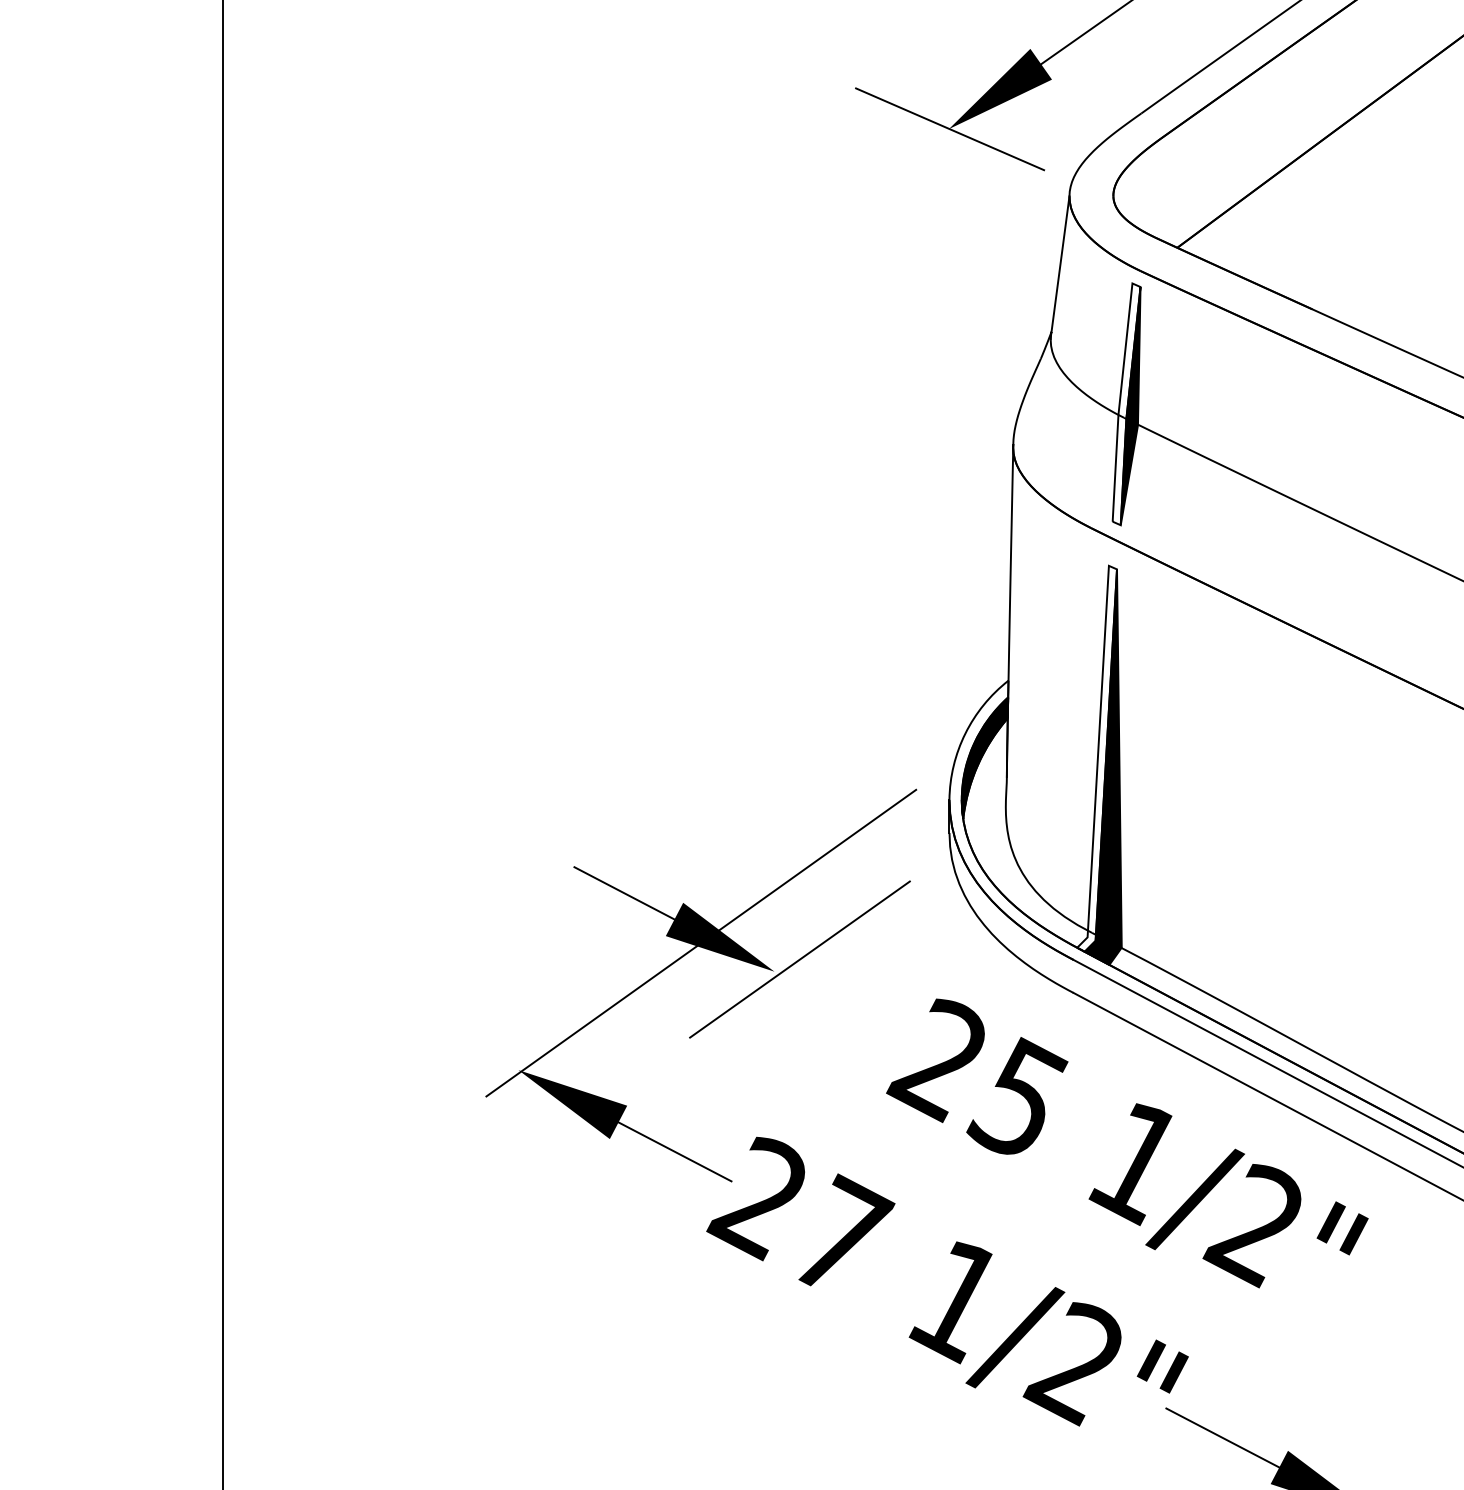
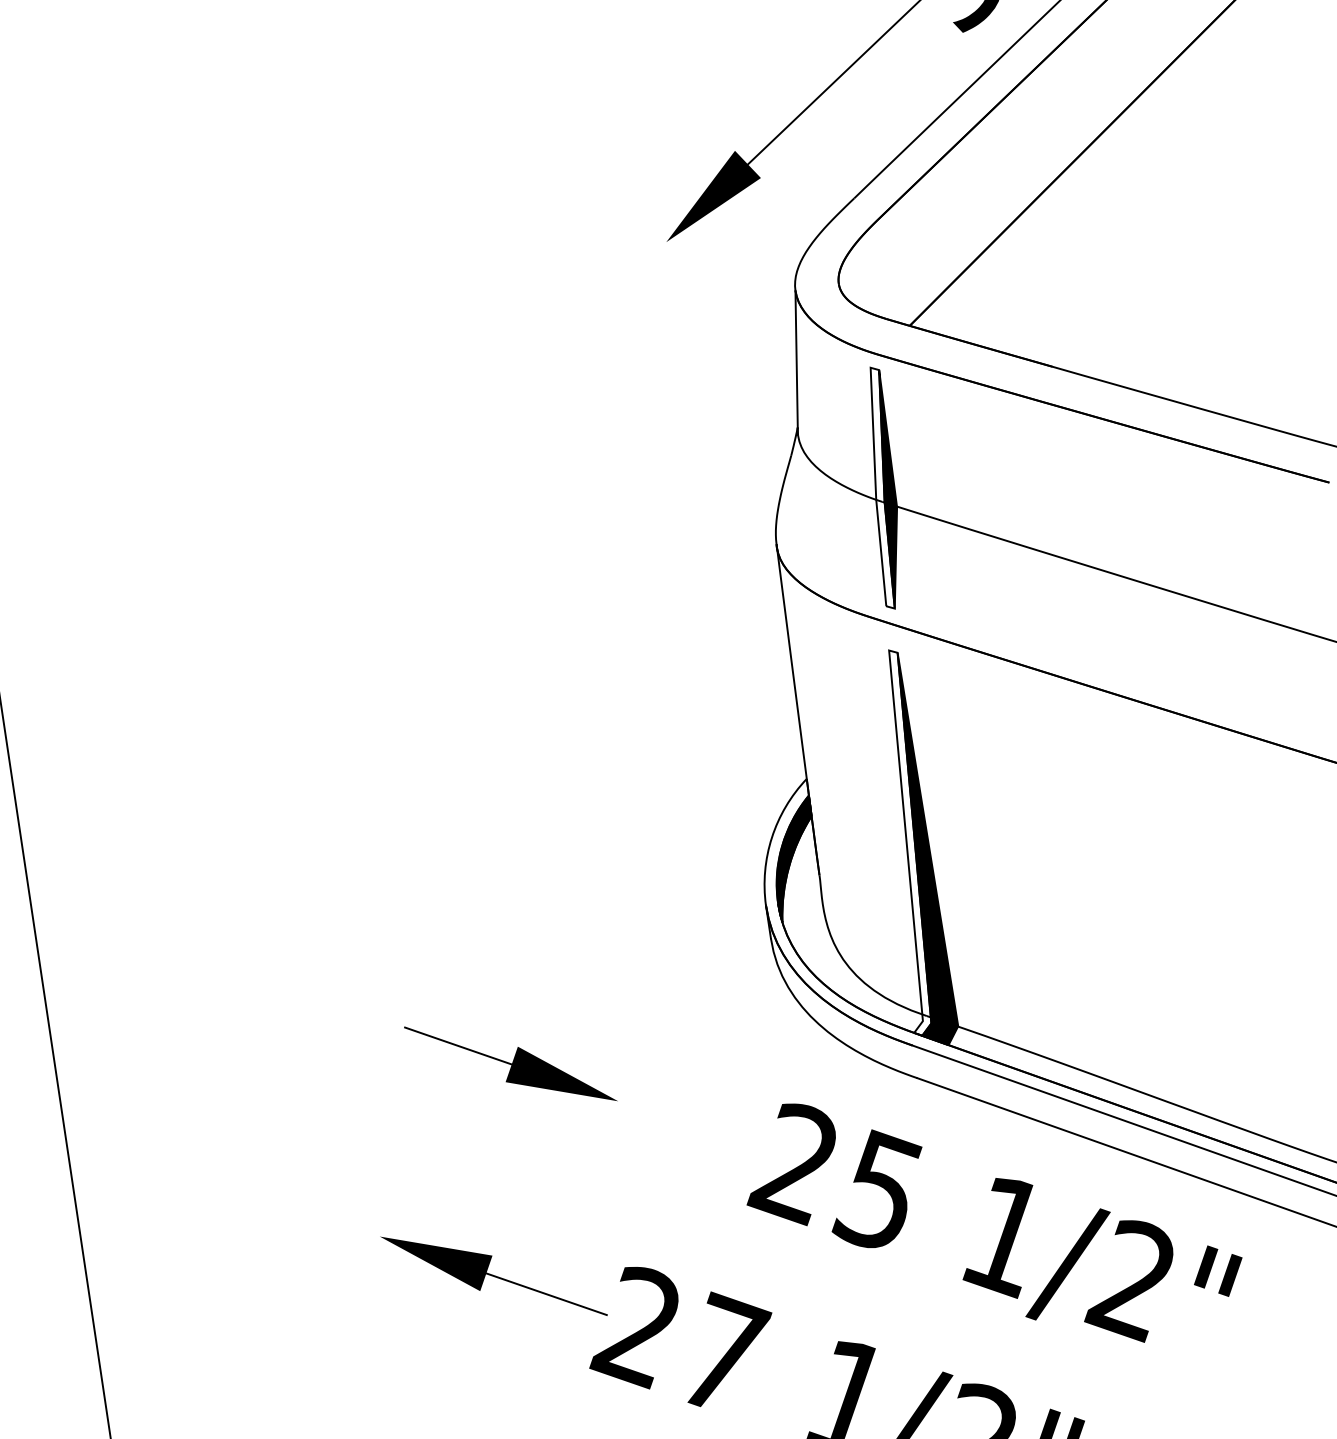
line: (950, 129) -> (667, 242), removed
line: (701, 942) -> (541, 1083), removed
line: (799, 959) -> (641, 1085), removed

